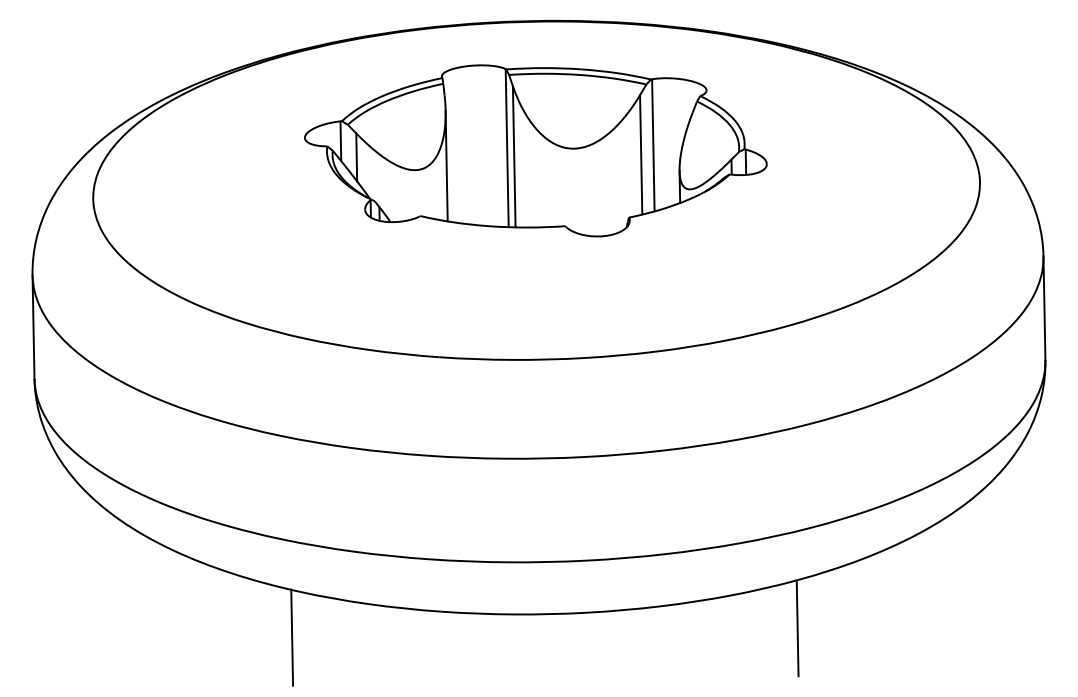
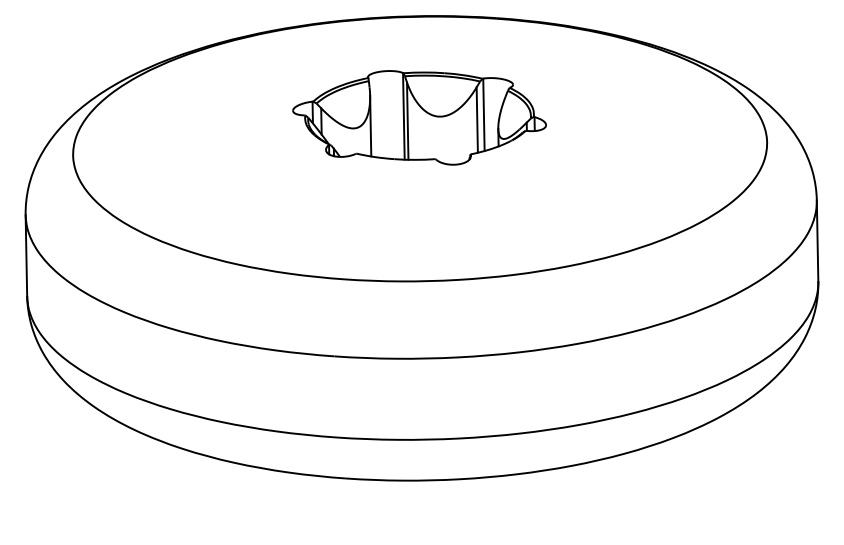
part: (535, 150) -> (419, 117), size x0.7
line: (797, 628) -> (624, 491), removed
line: (292, 637) -> (229, 498), removed

